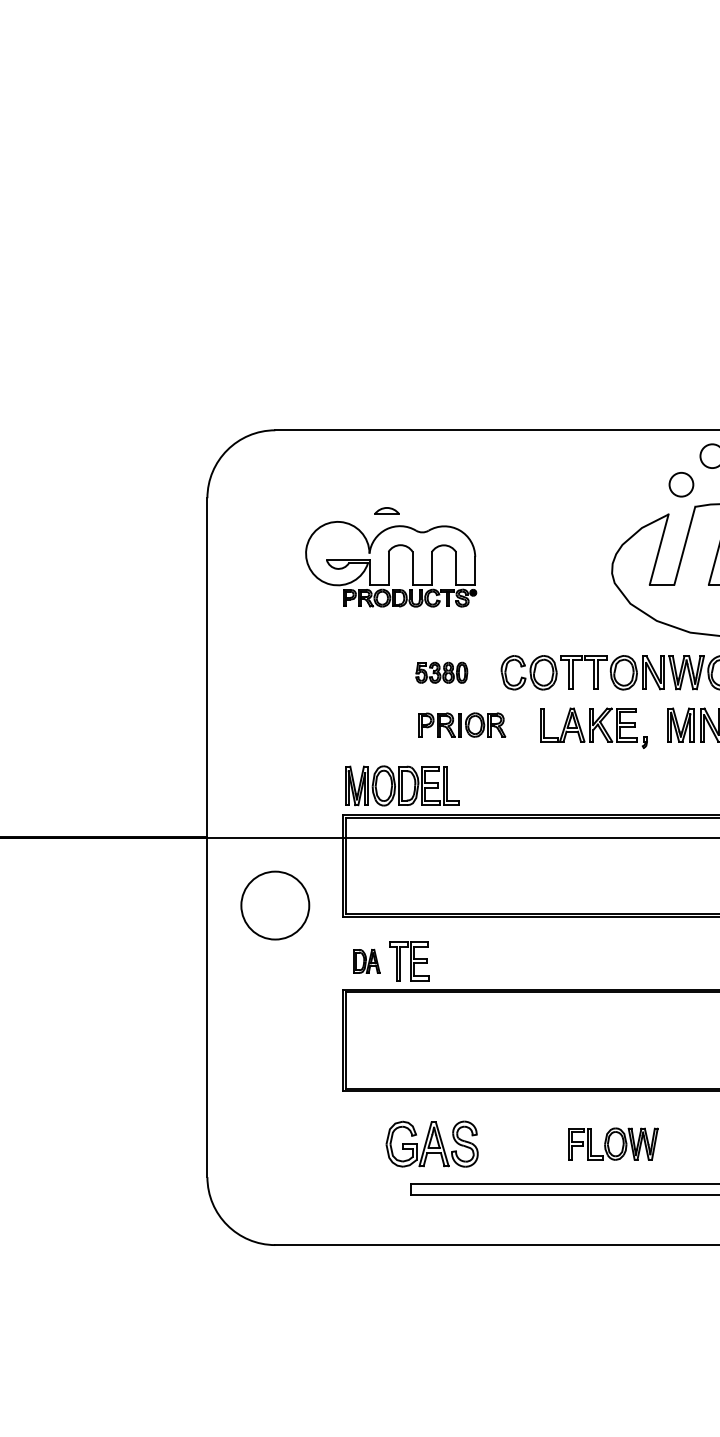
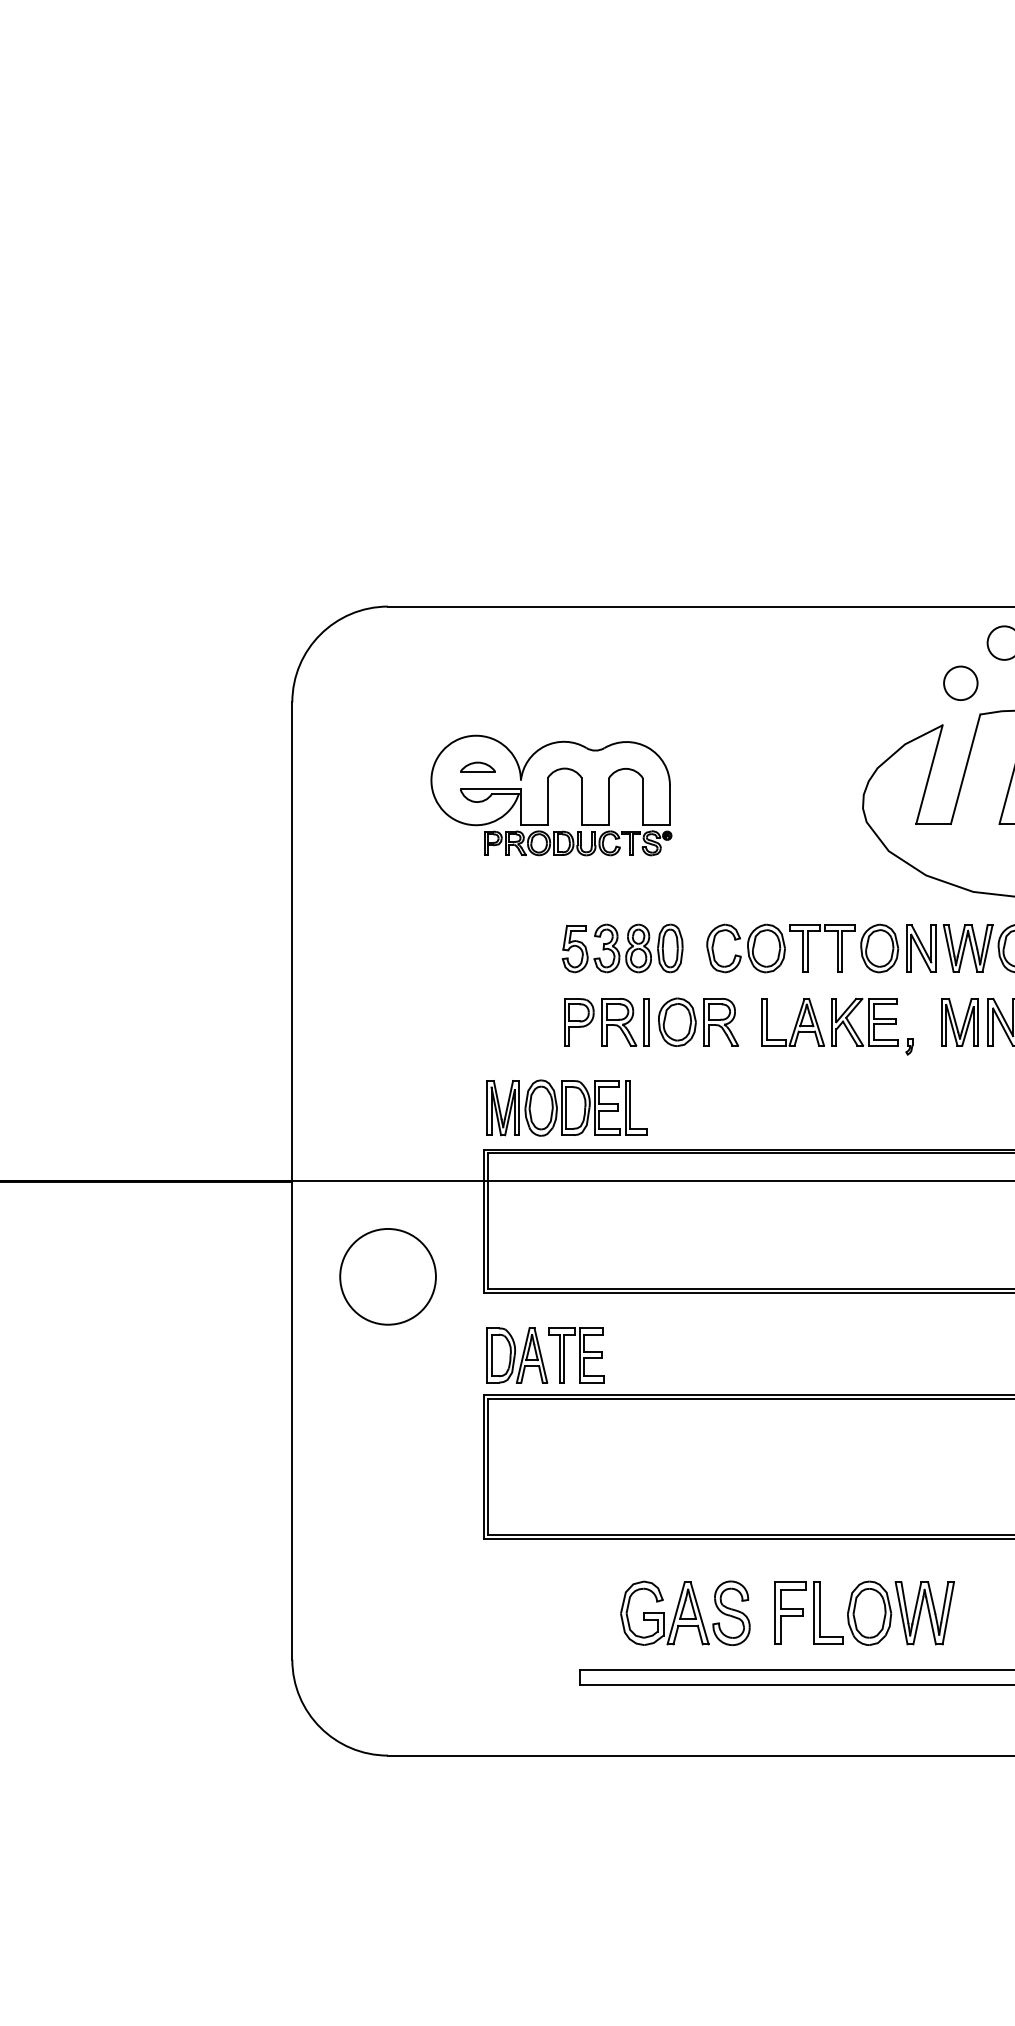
part: (386, 510) -> (477, 766), moved
part: (441, 672) -> (622, 948), size x1.67
part: (462, 724) -> (652, 1021), size x1.43
part: (366, 961) -> (516, 1355), size x1.67
part: (431, 1143) -> (684, 1612), moved
part: (613, 1143) -> (864, 1612), size x1.43

